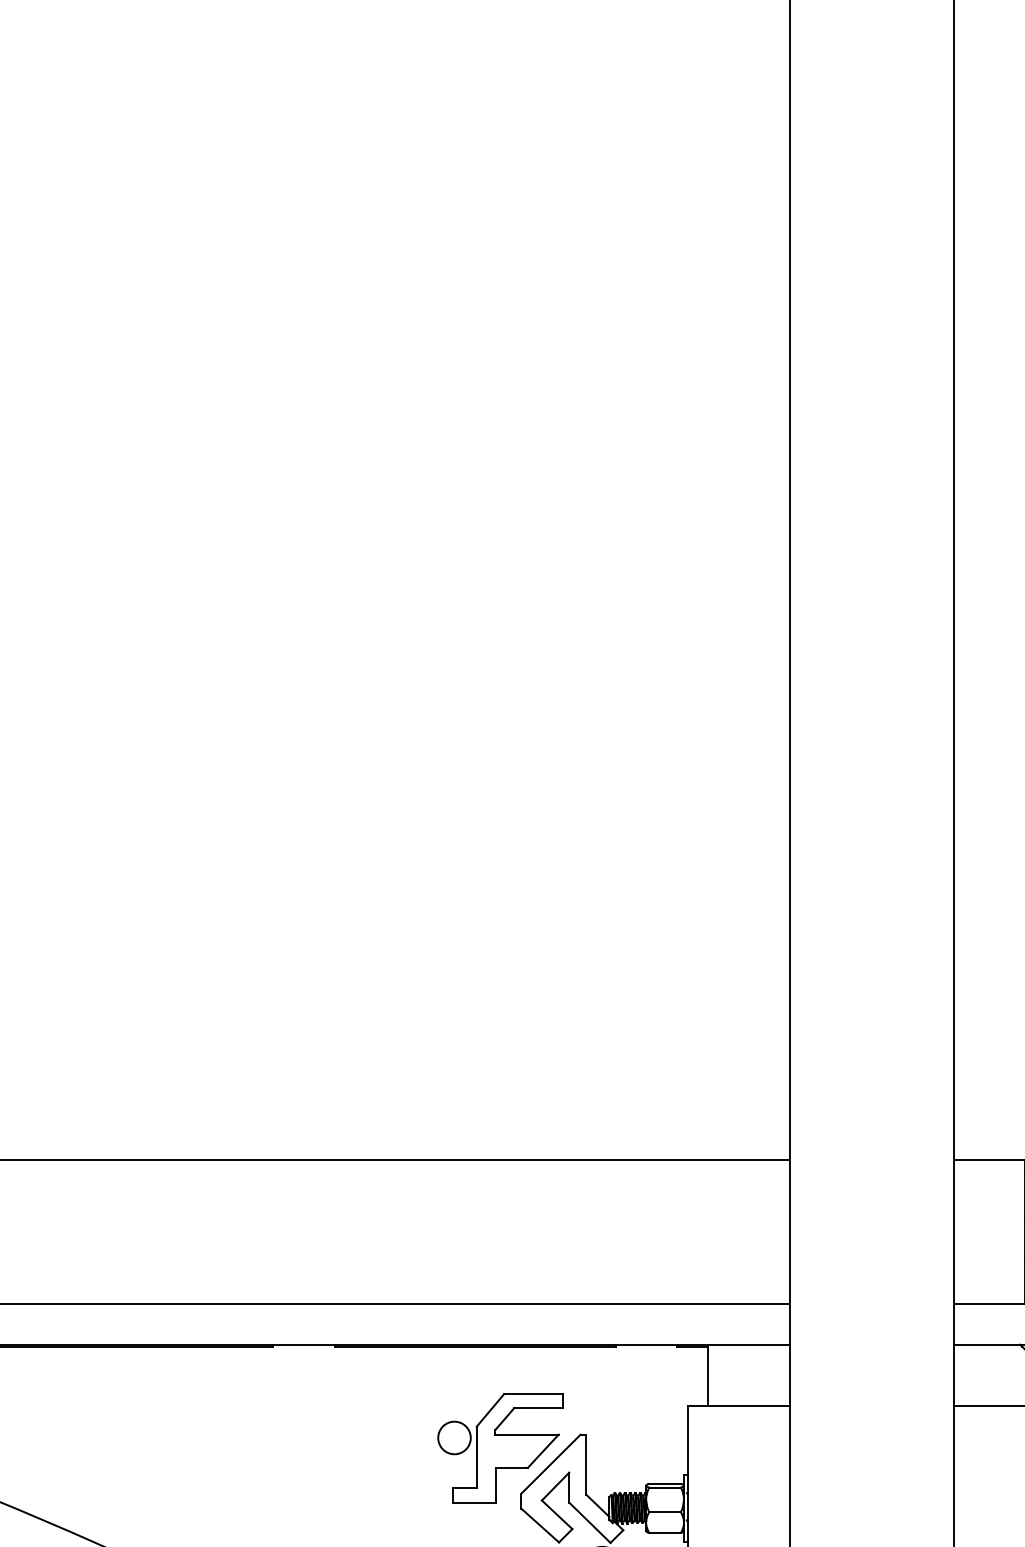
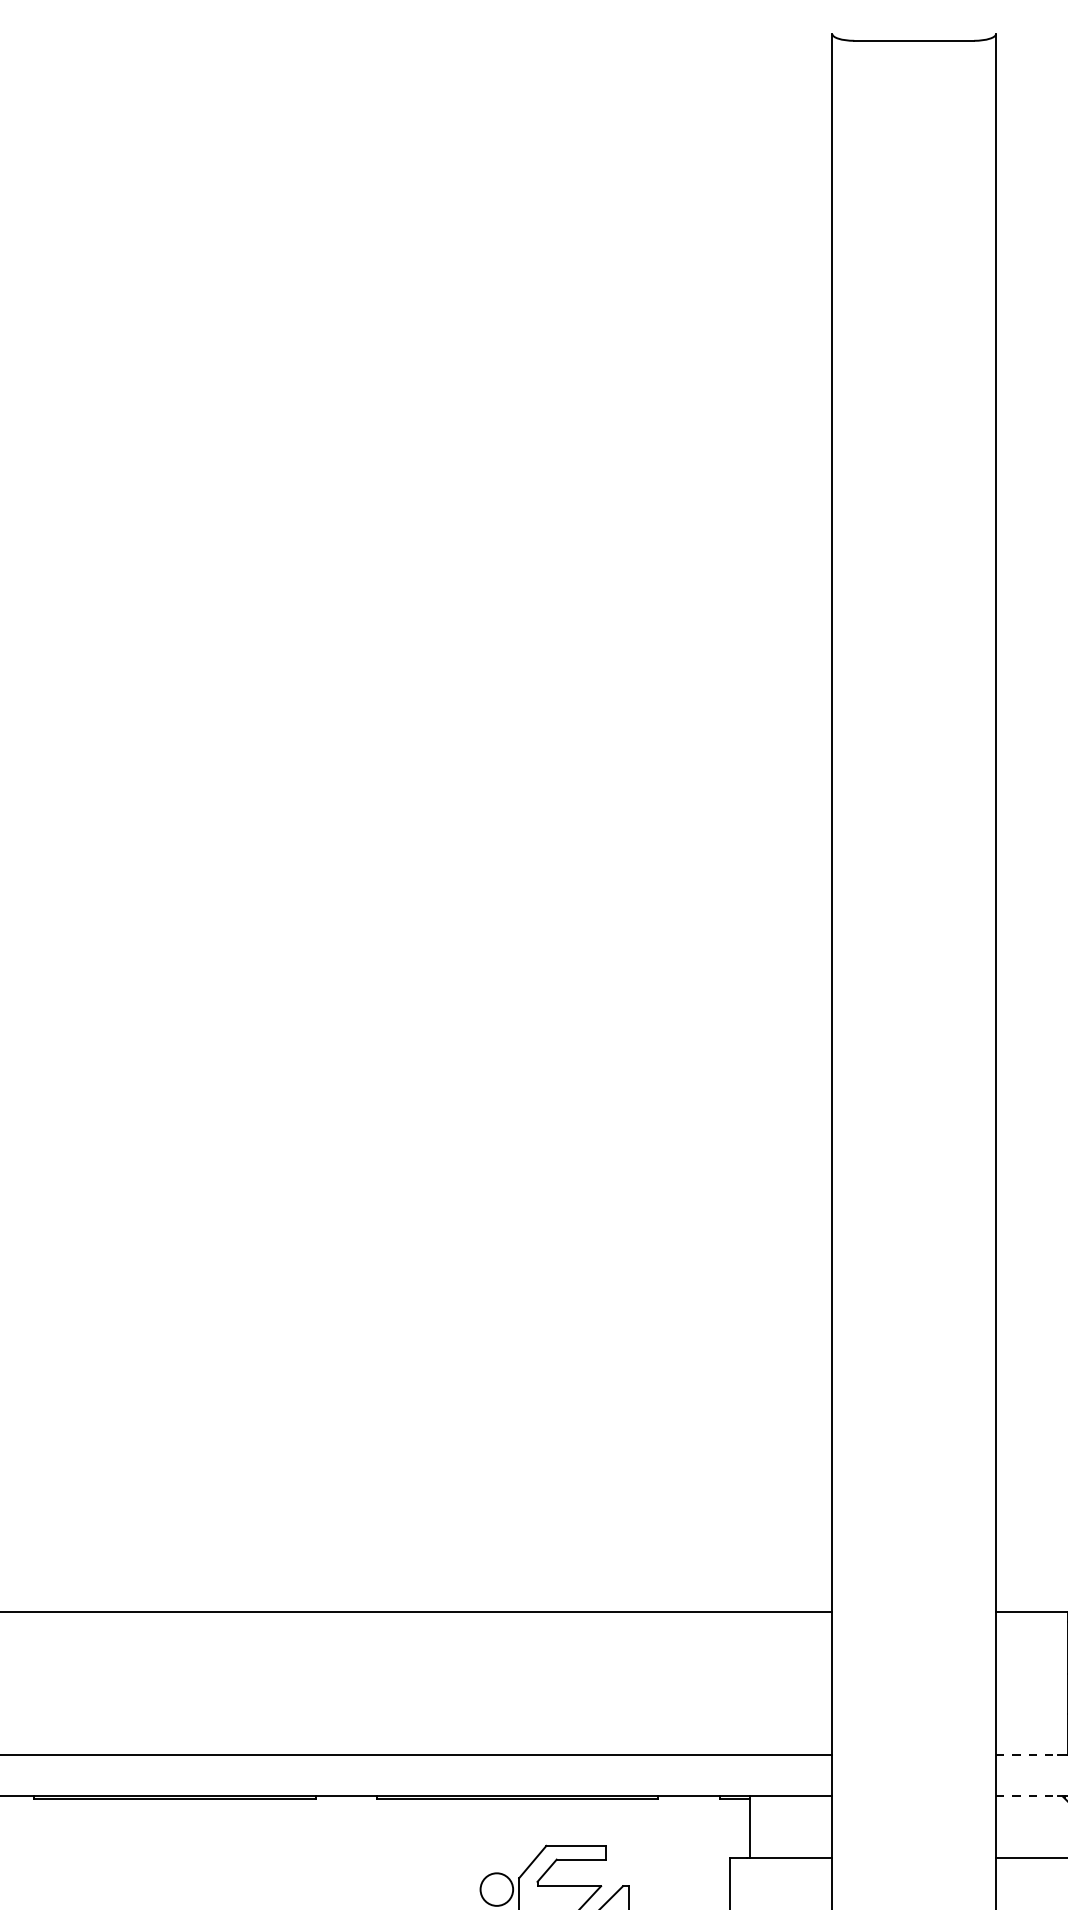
line: (985, 1303) -> (1027, 1755), solid -> dashed
line: (985, 1344) -> (1027, 1796), solid -> dashed

